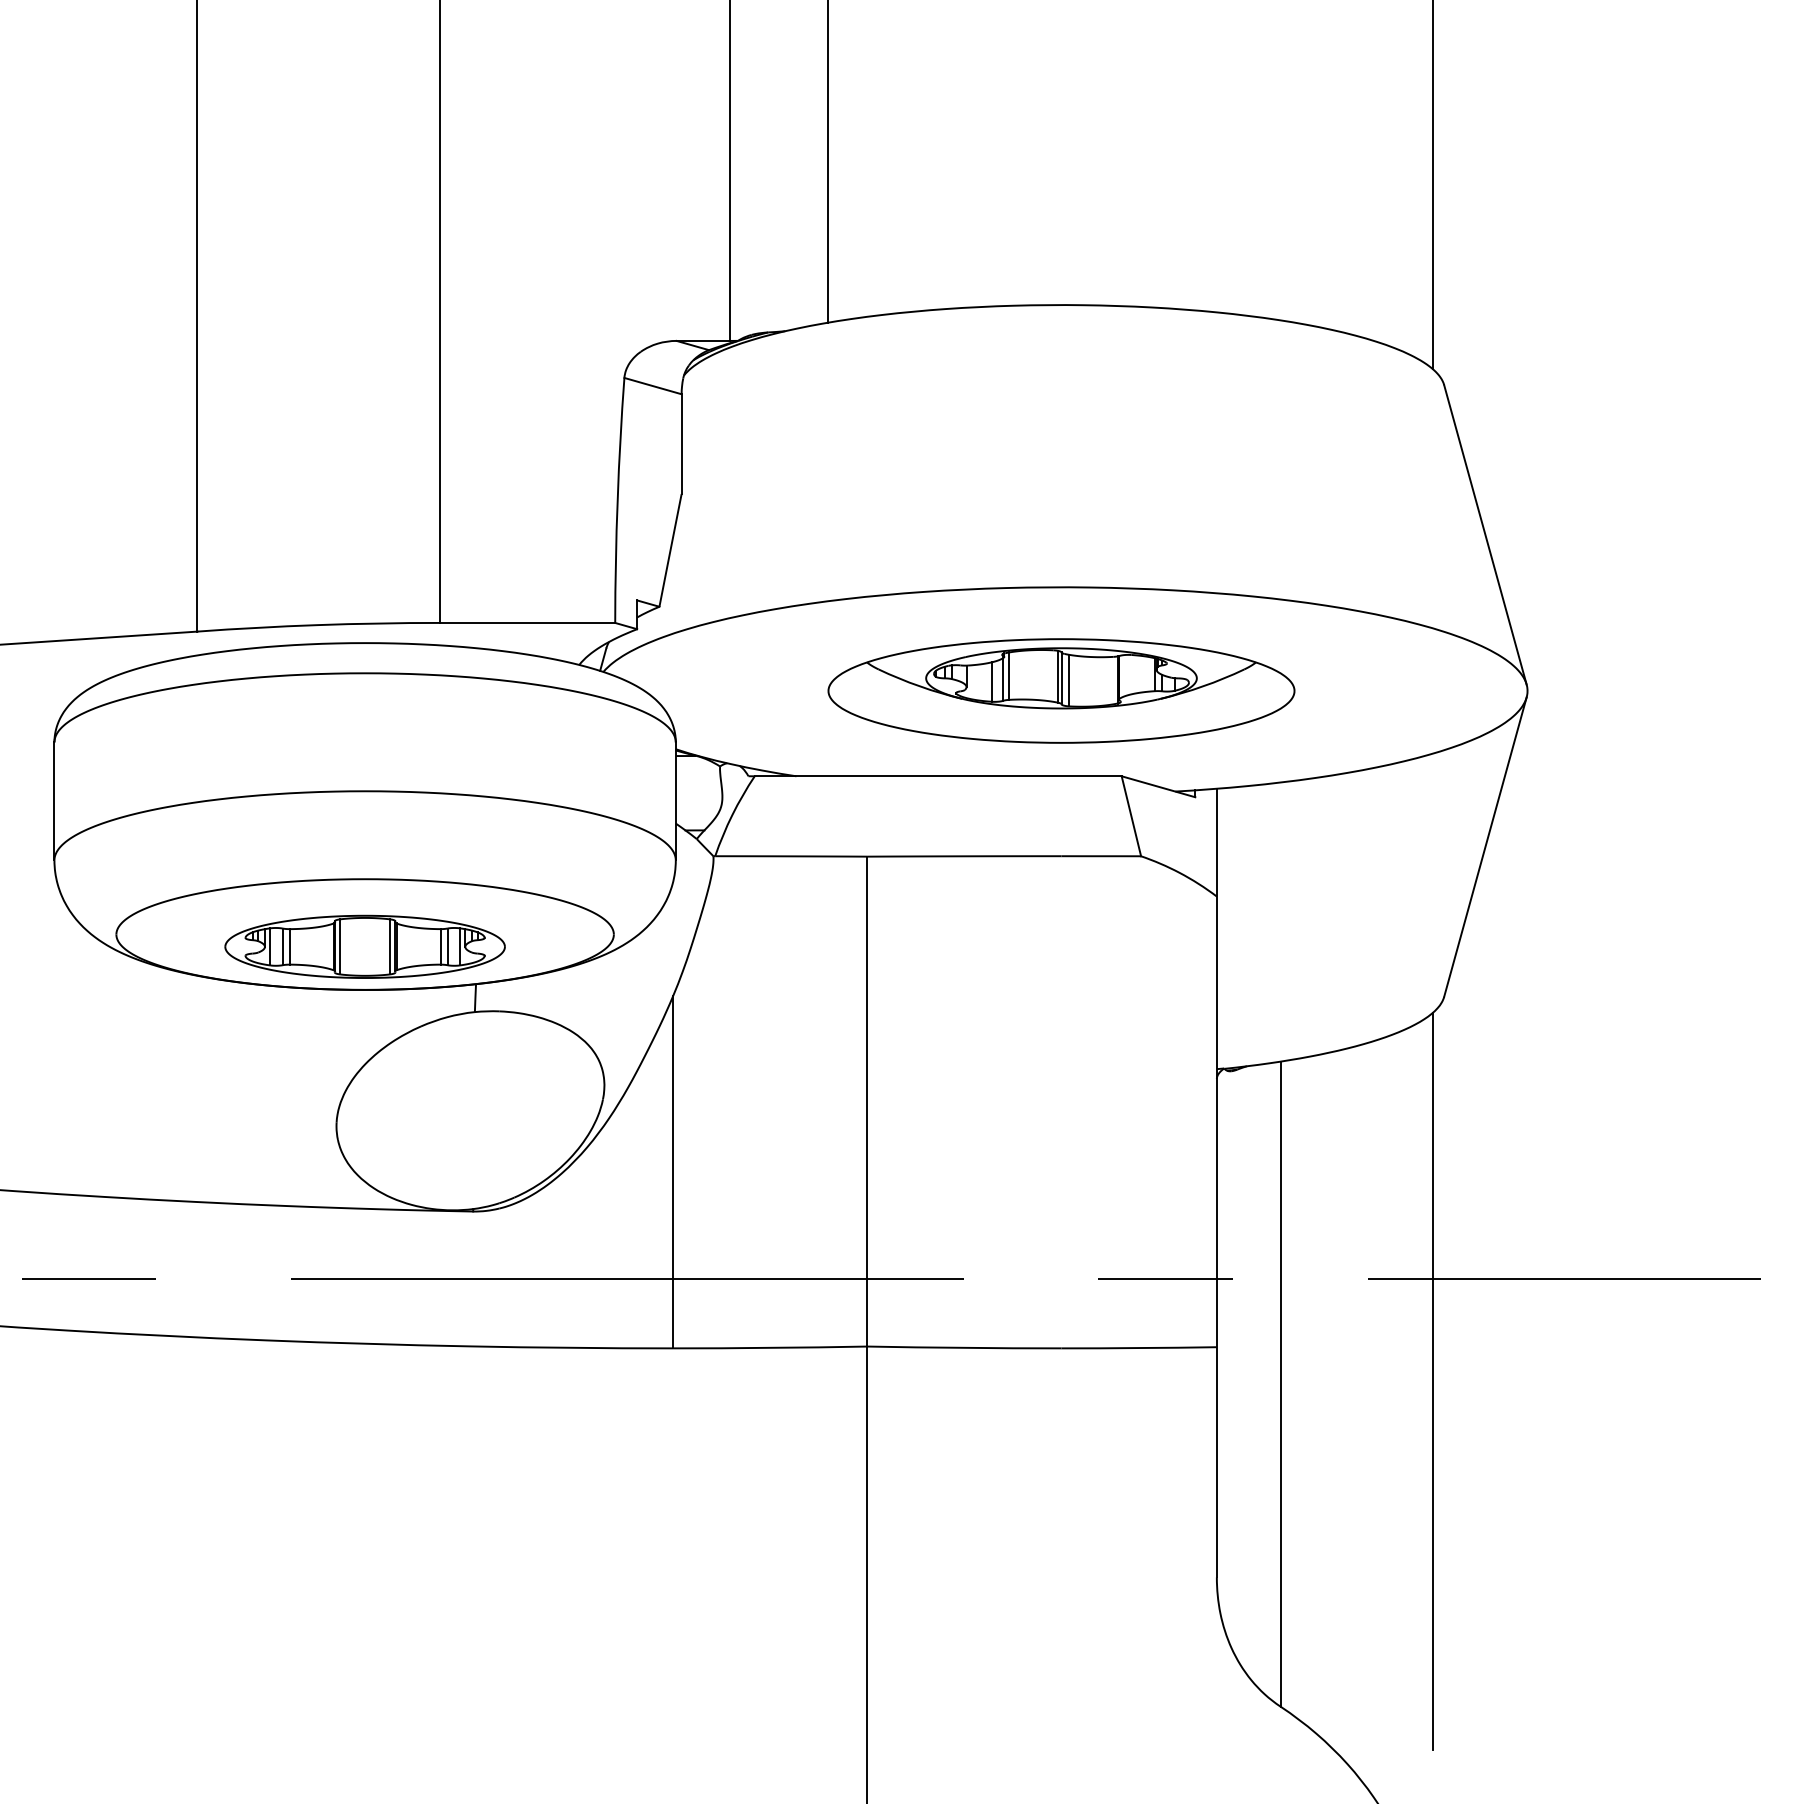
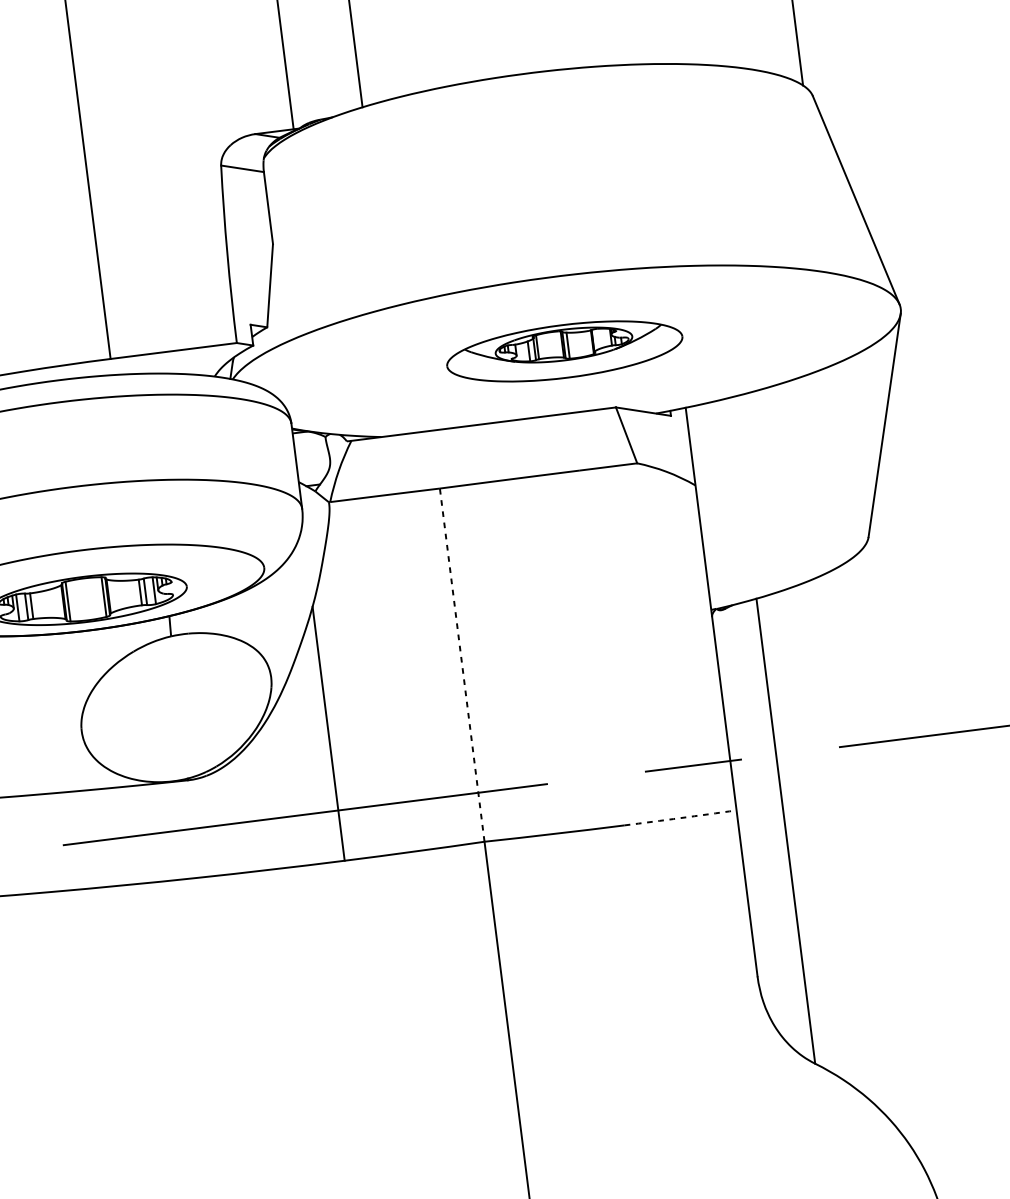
part: (1061, 690) -> (564, 351), size x0.7
line: (867, 1101) -> (462, 665), solid -> dashed
arc: (1139, 1348) -> (680, 818), solid -> dashed
line: (1432, 1381) -> (895, 815), removed

